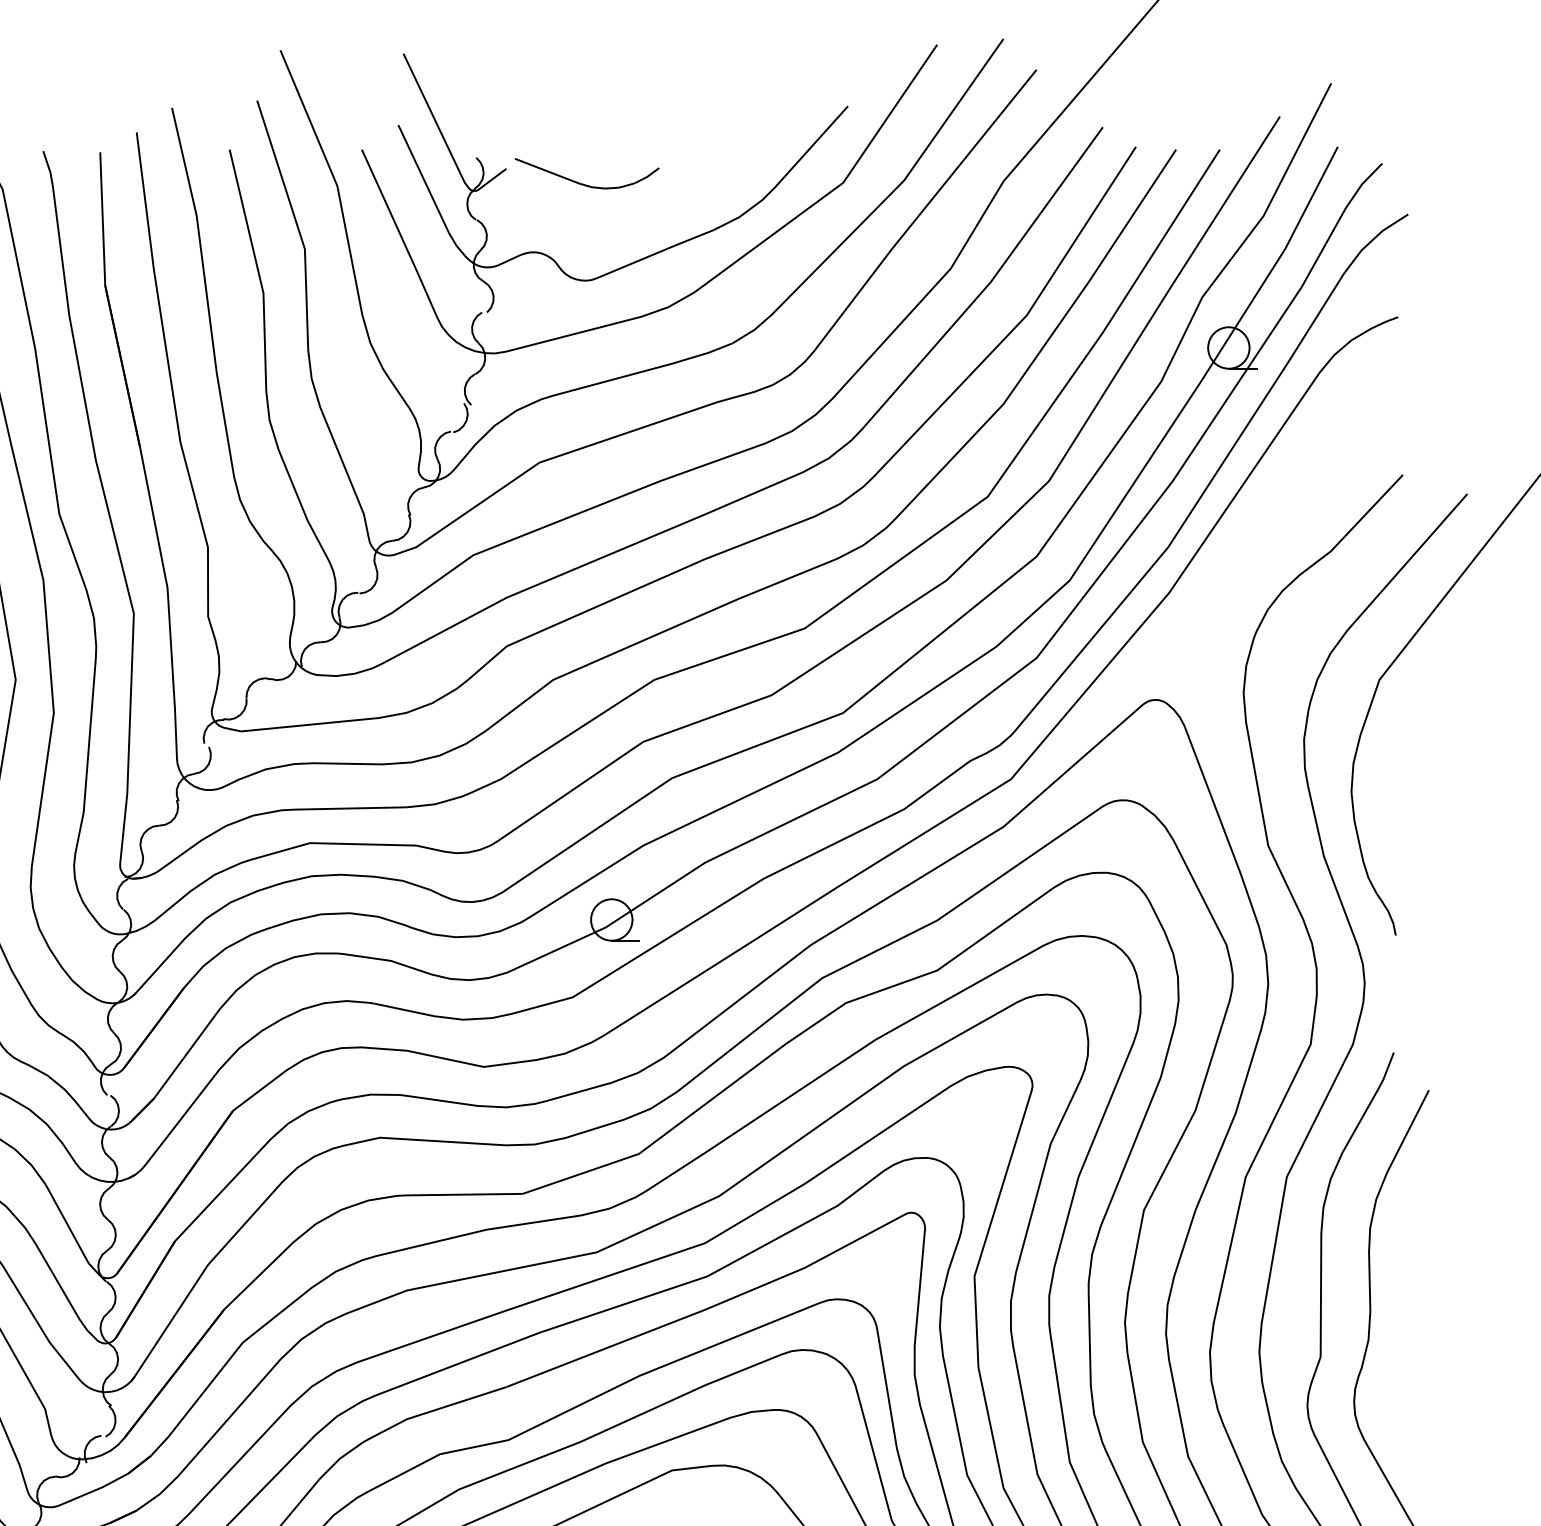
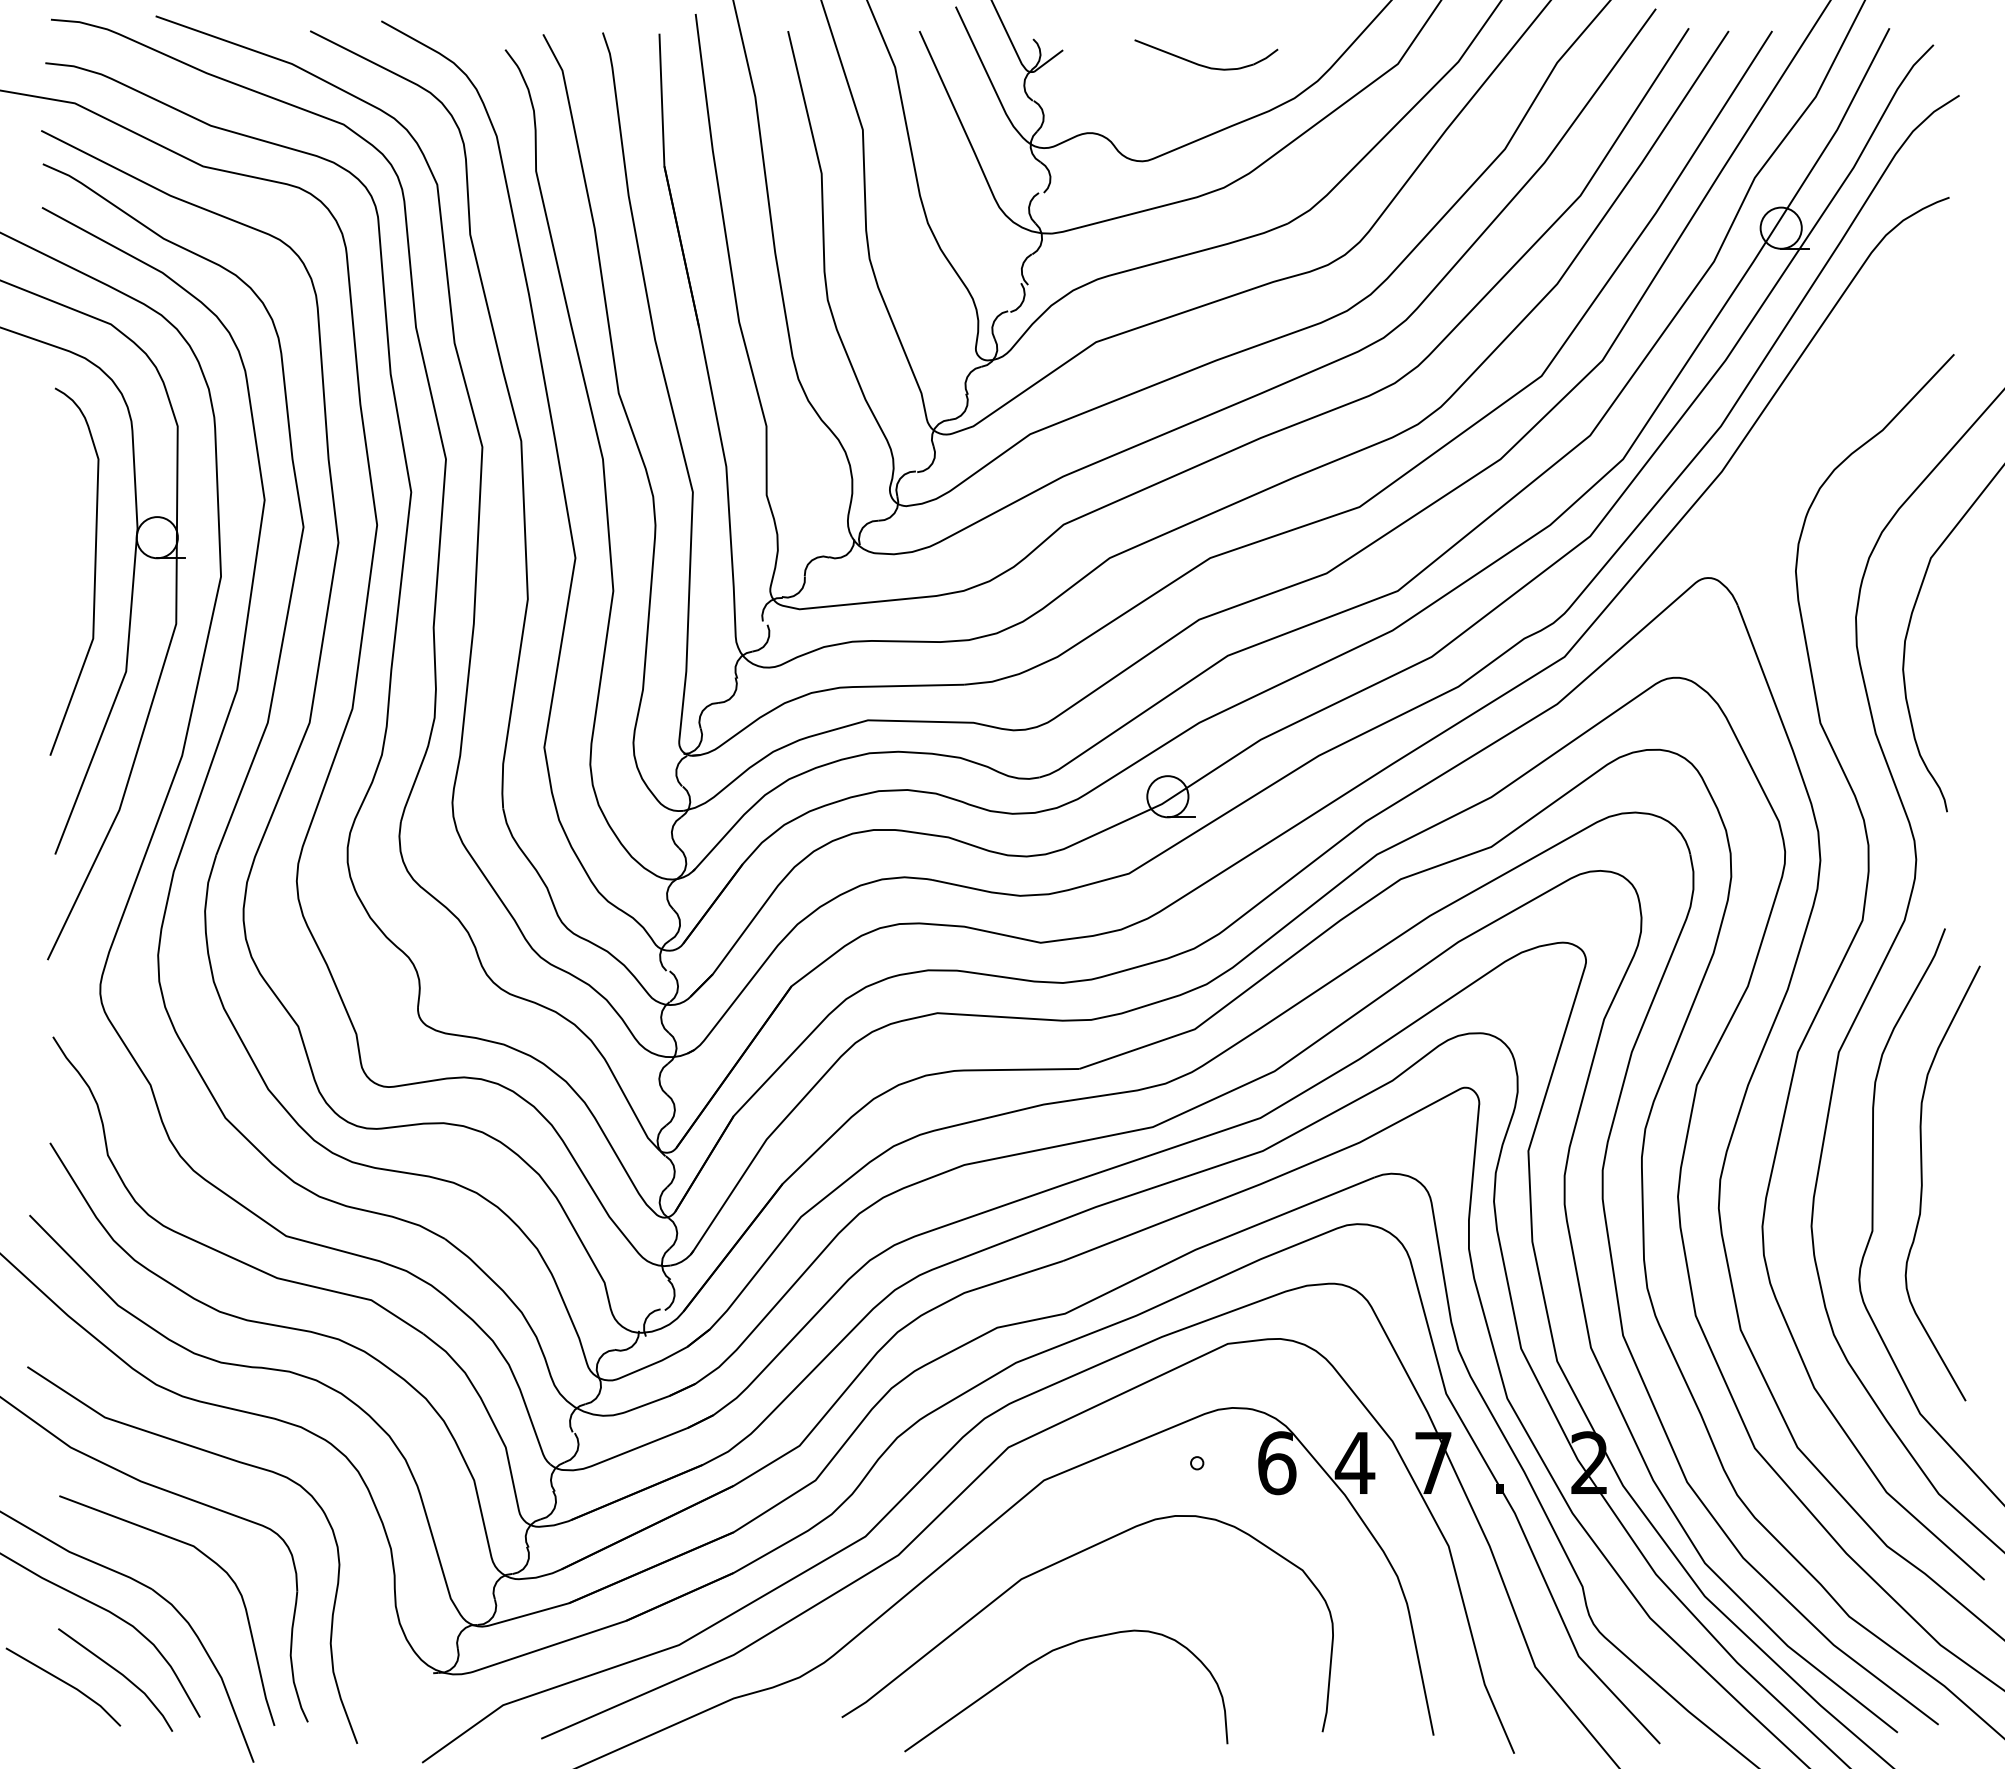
part: (586, 184) -> (1205, 65), moved

